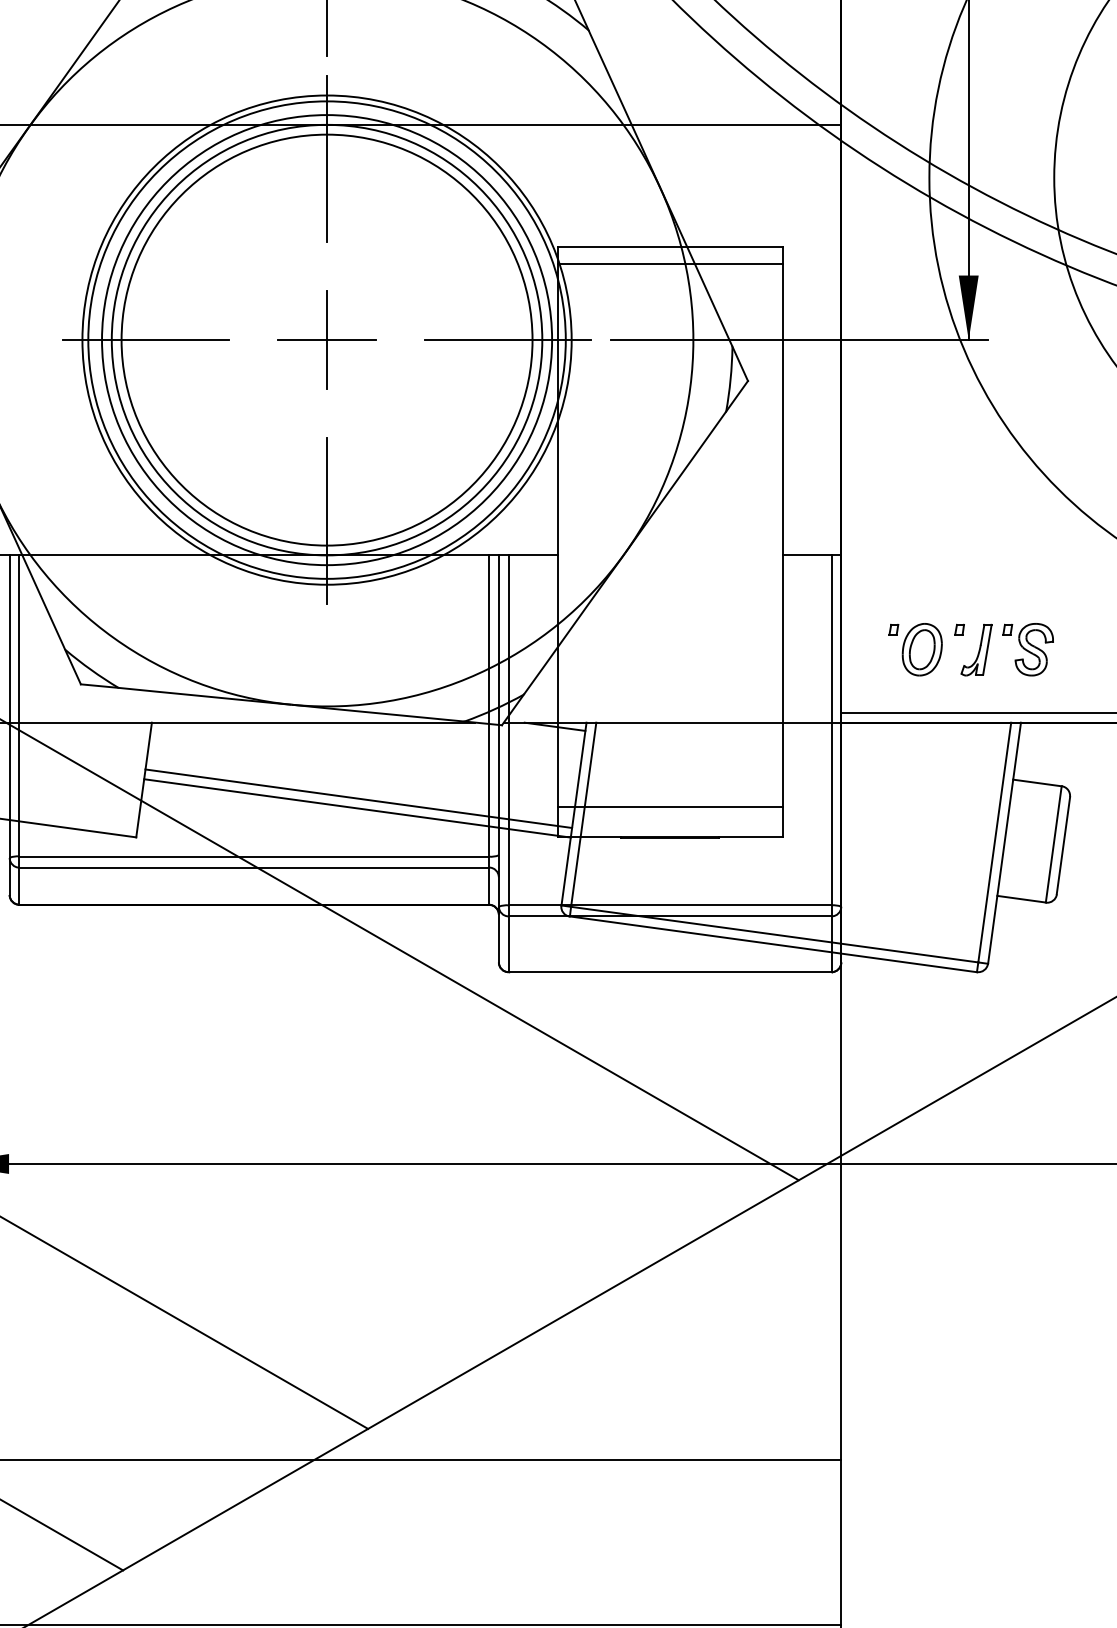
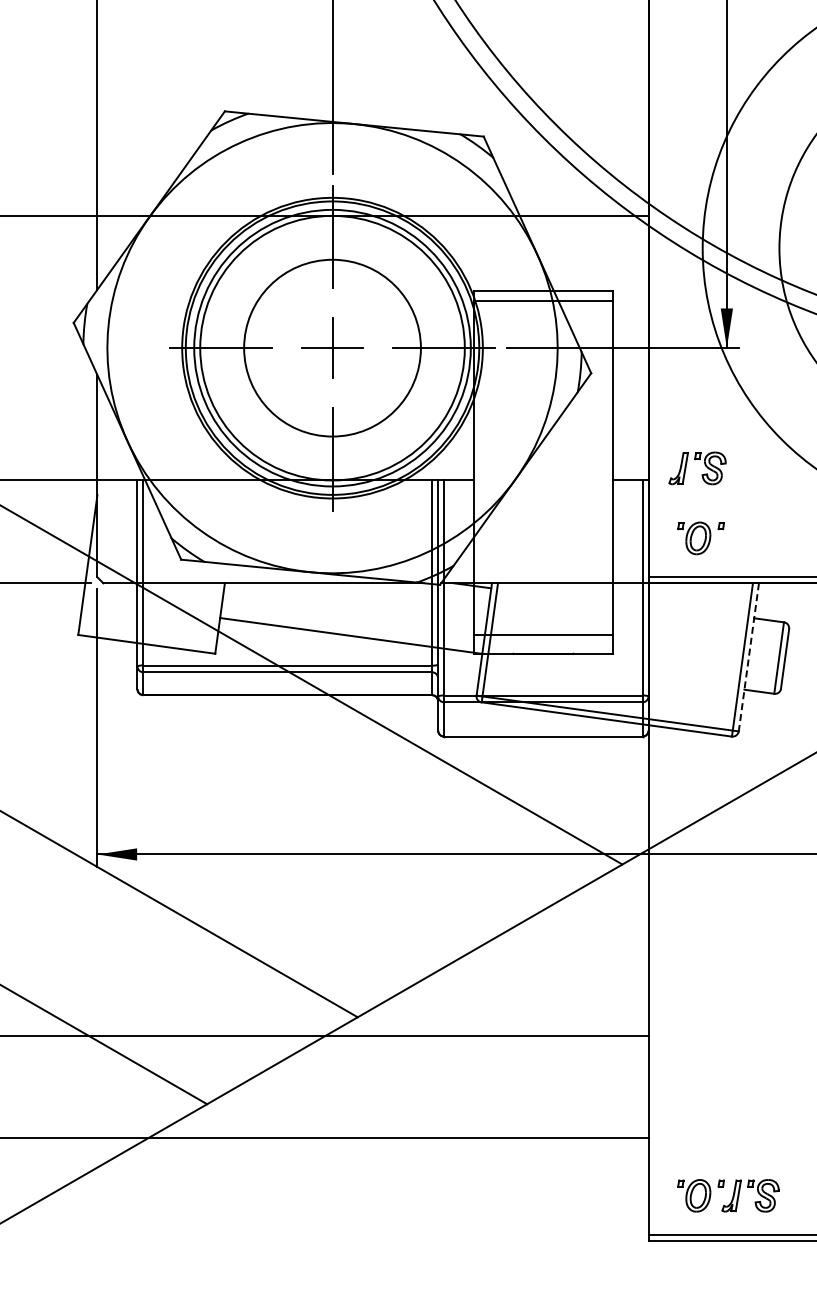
circle: (326, 339) -> (332, 347), size x0.7
part: (1013, 659) -> (701, 474), moved
line: (357, 797) -> (351, 629), removed
line: (1003, 843) -> (748, 657), solid -> dashed

